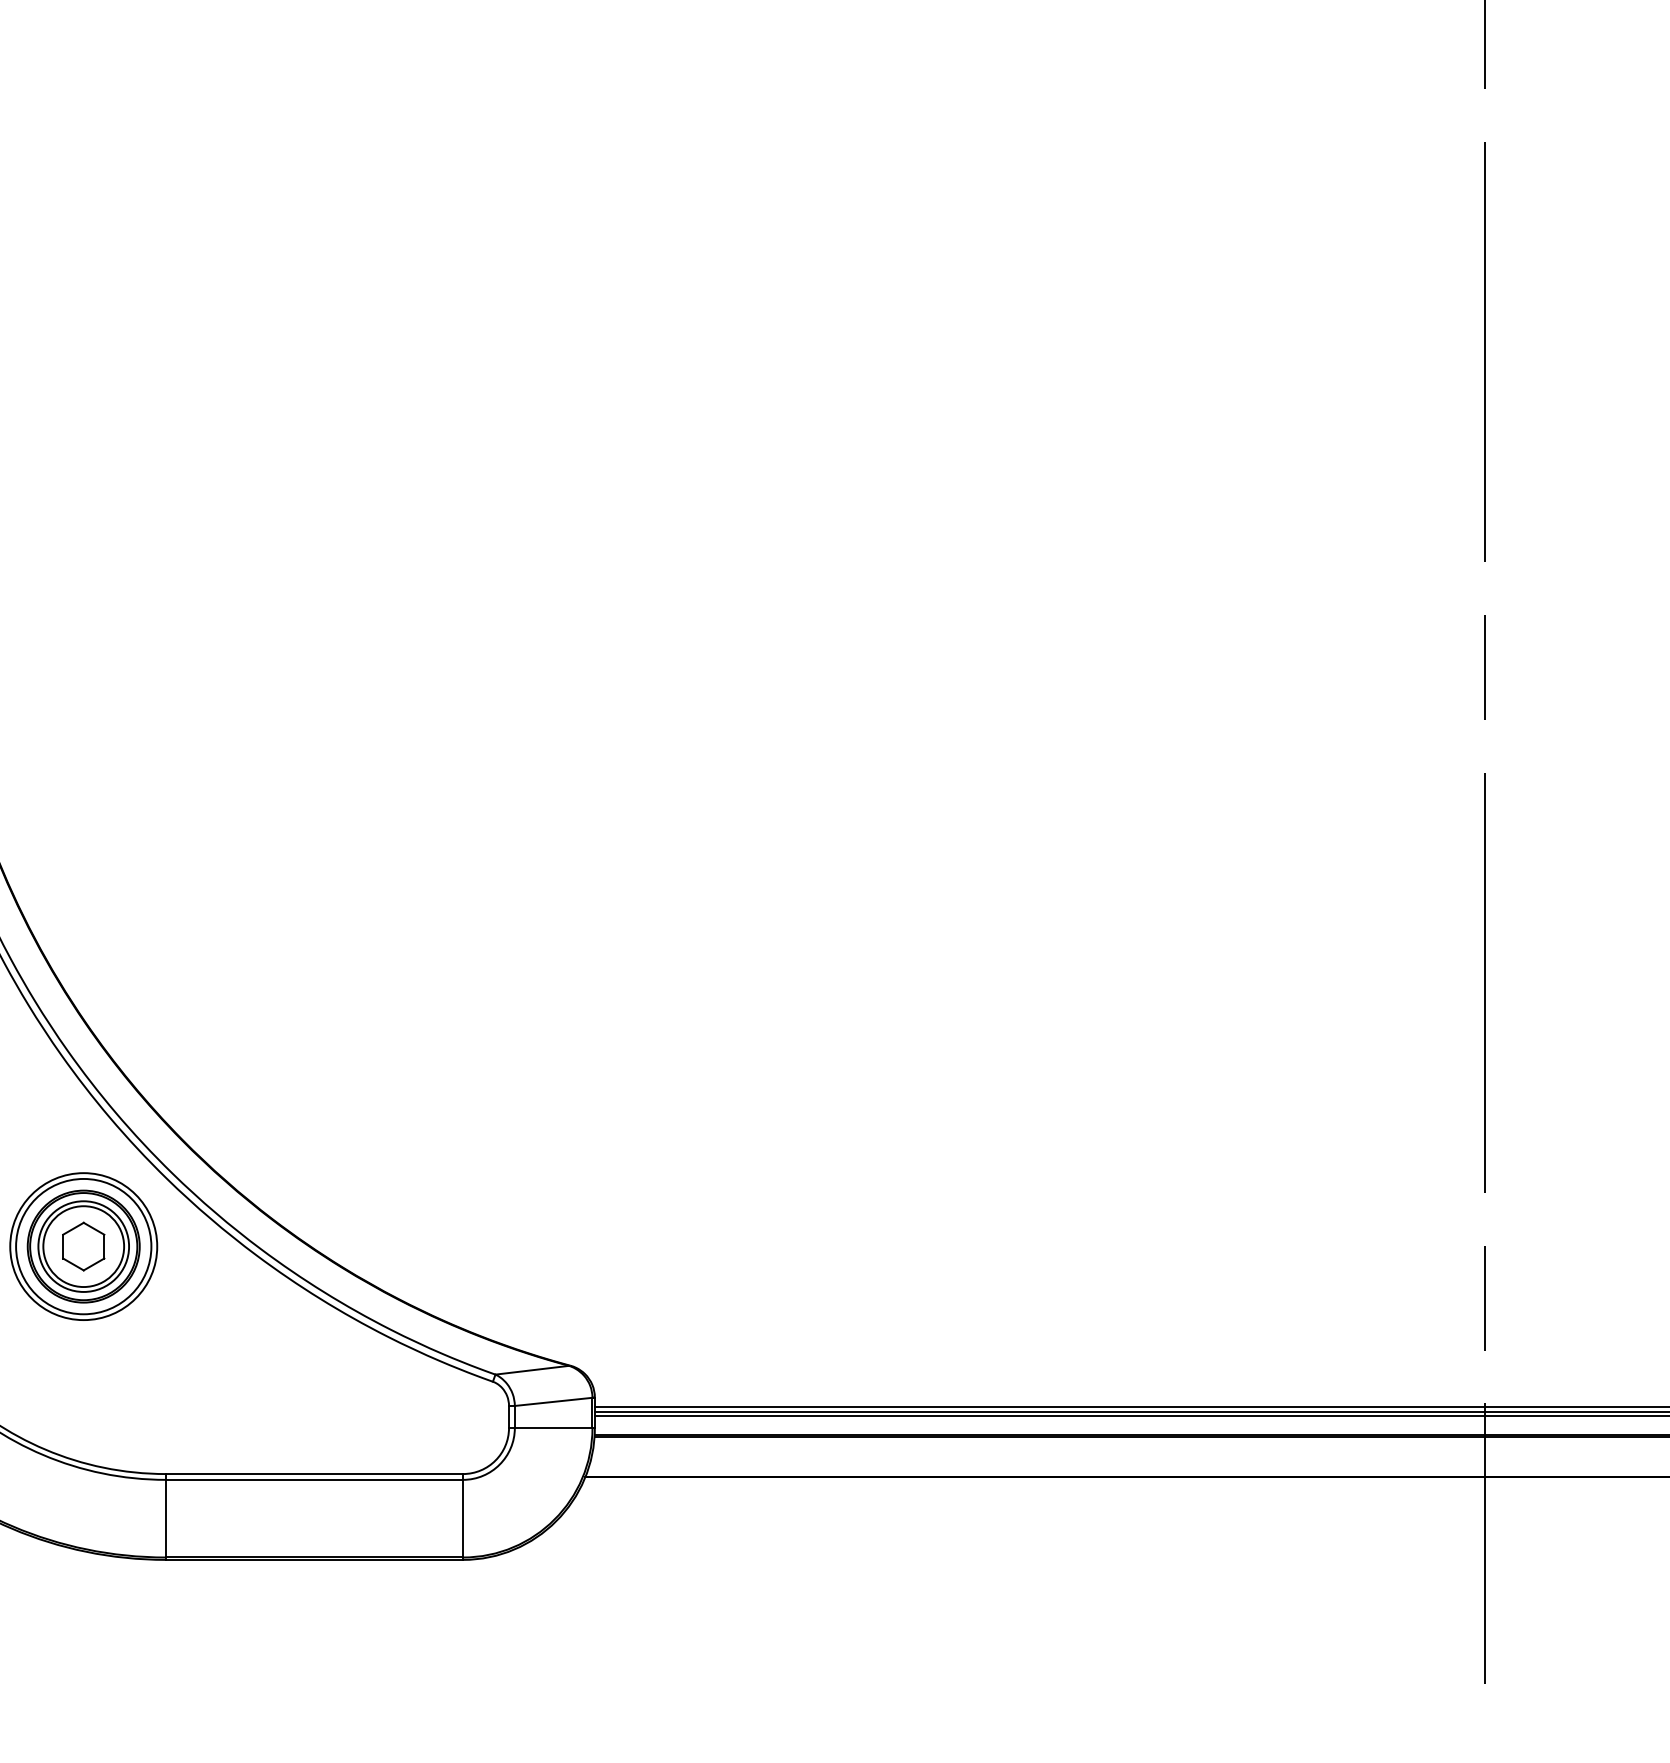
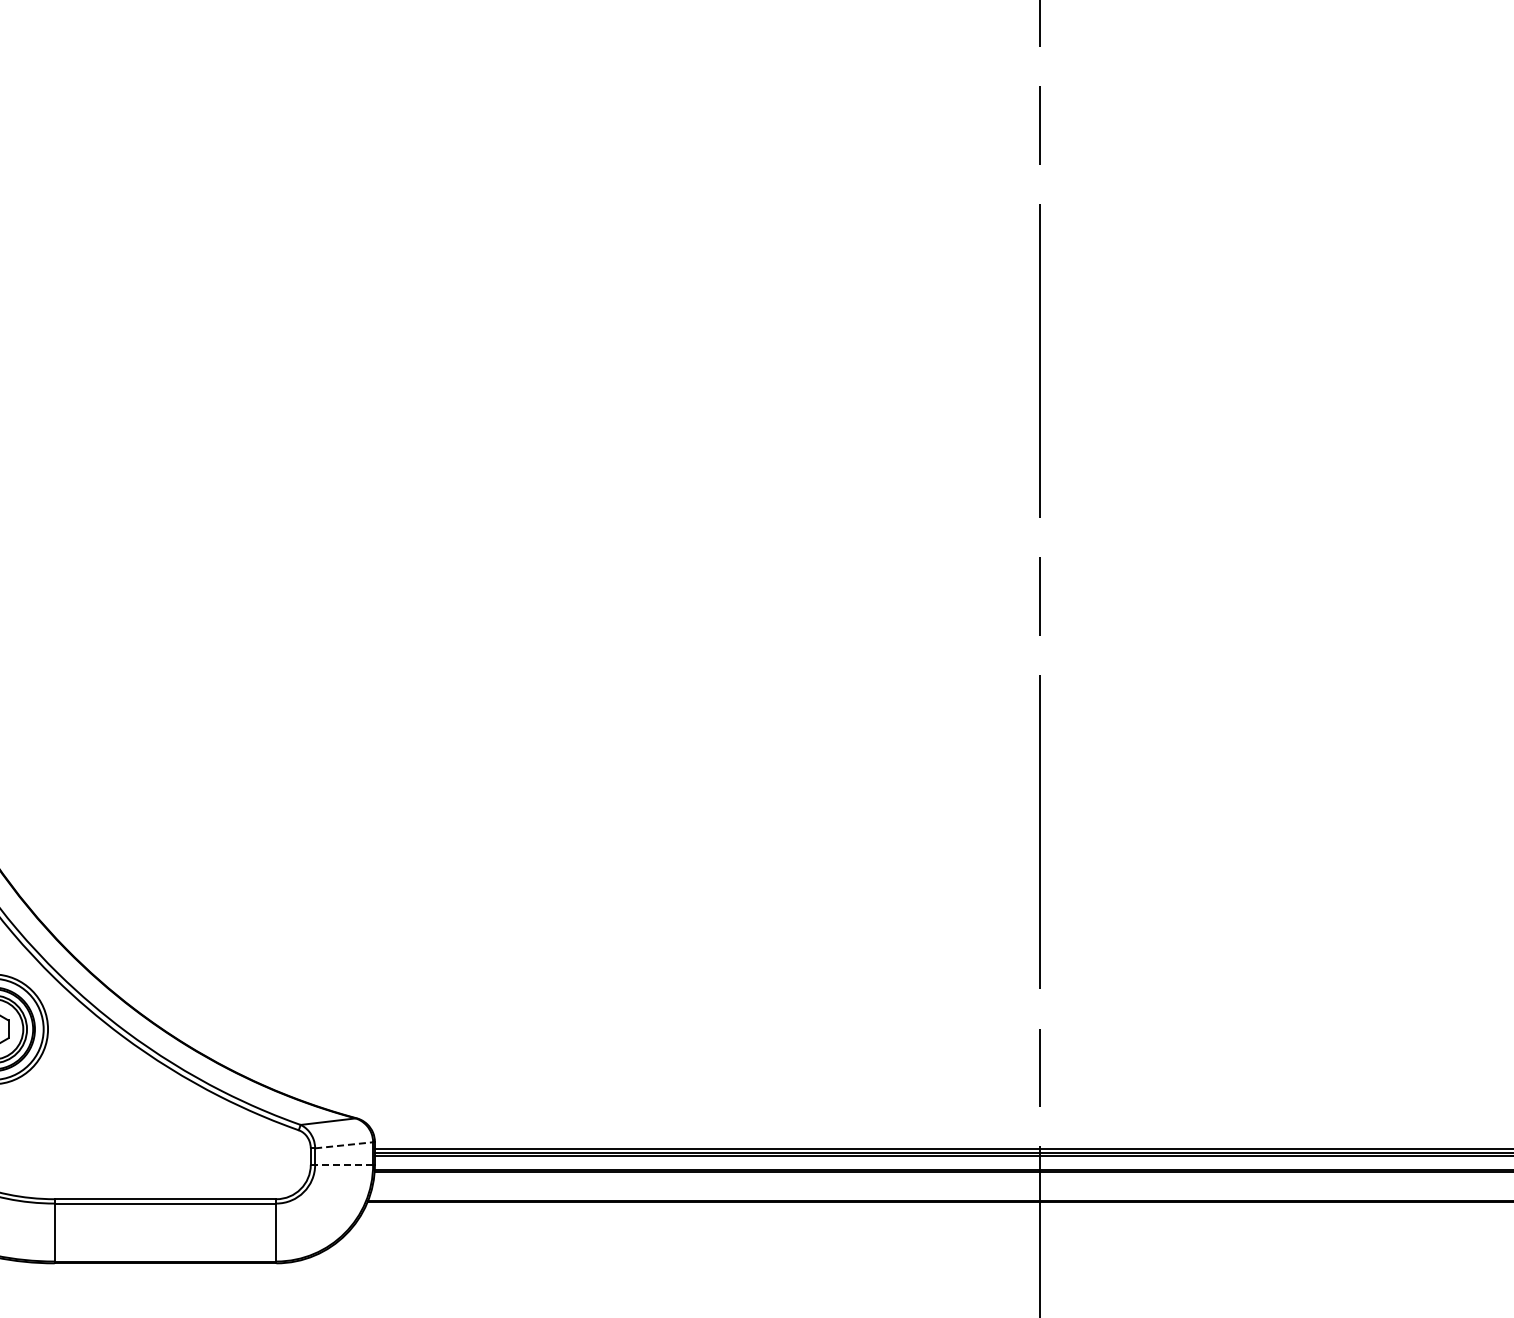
line: (554, 1402) -> (344, 1145), solid -> dashed
line: (554, 1427) -> (344, 1164), solid -> dashed

